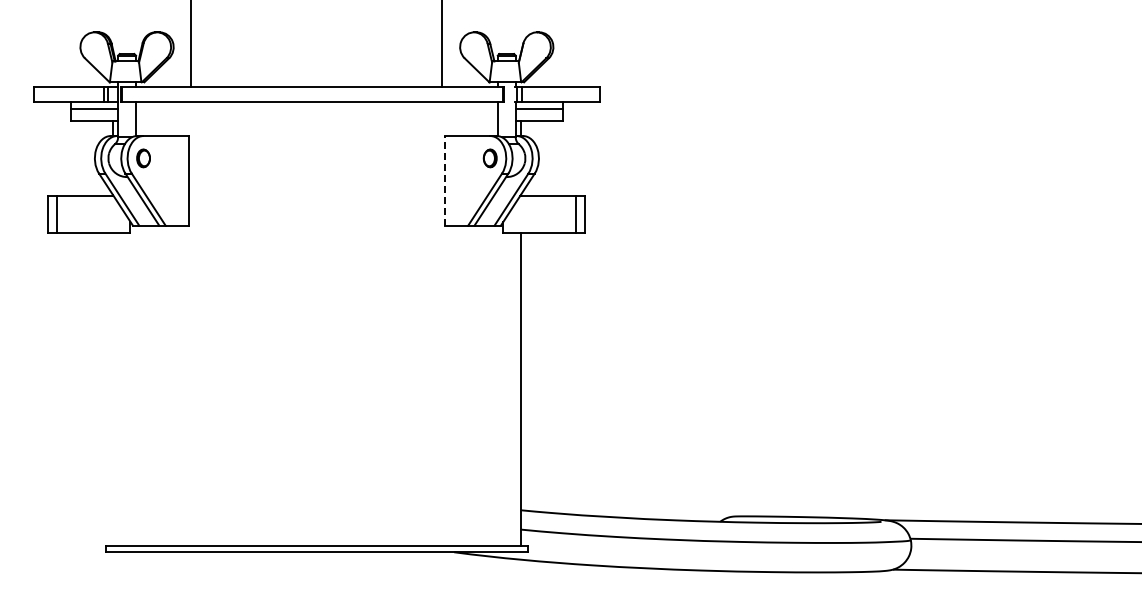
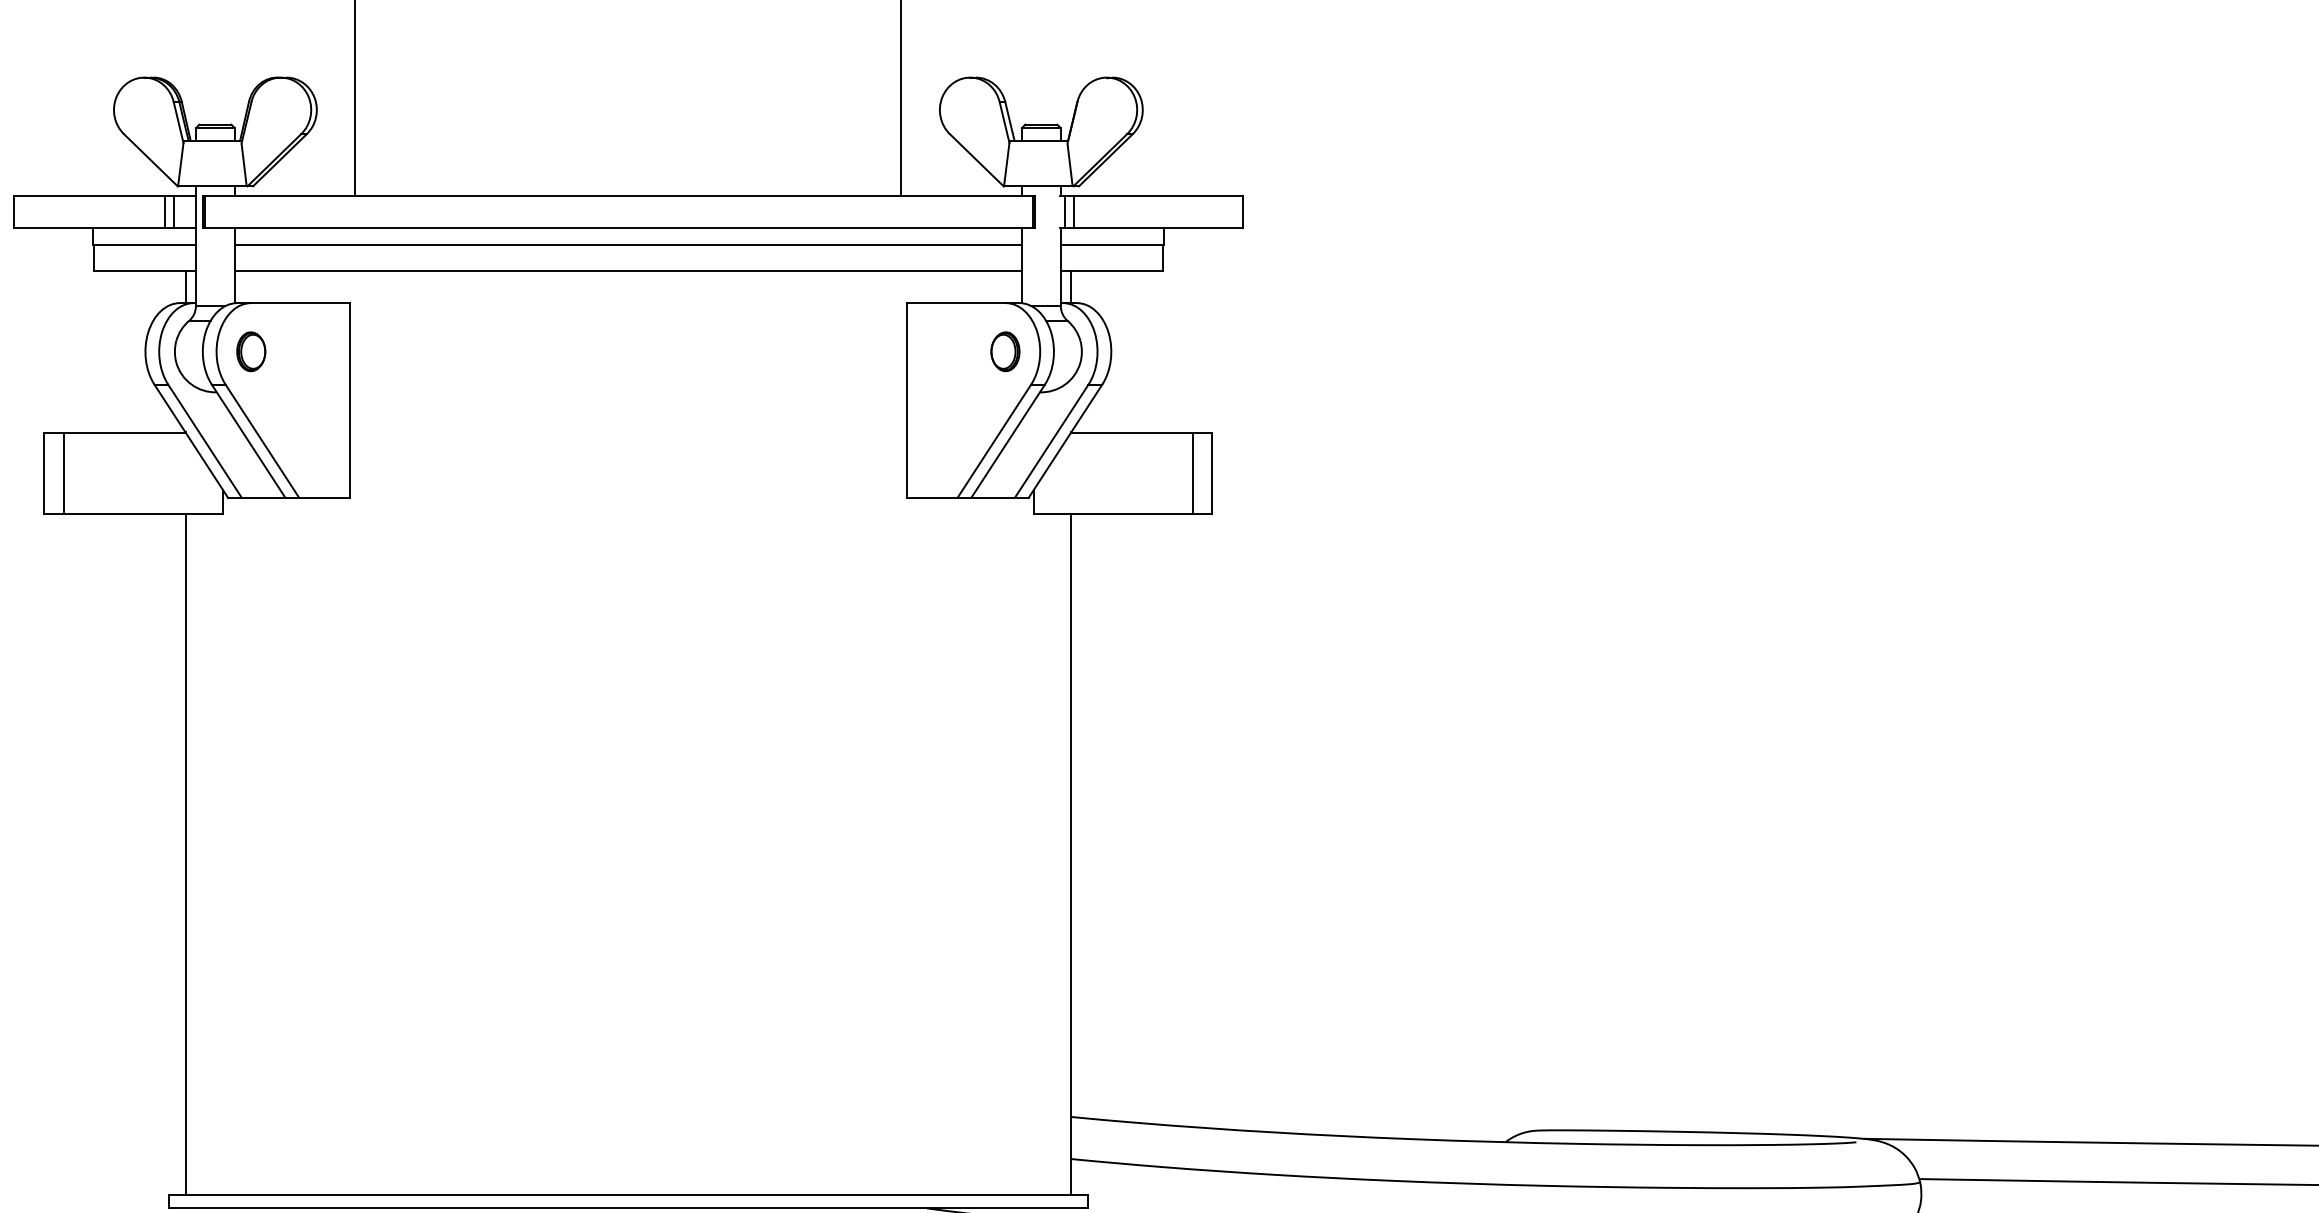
line: (316, 109) -> (627, 245), added
line: (316, 121) -> (627, 271), added
line: (445, 180) -> (908, 399), dashed -> solid
line: (113, 389) -> (185, 854), added

